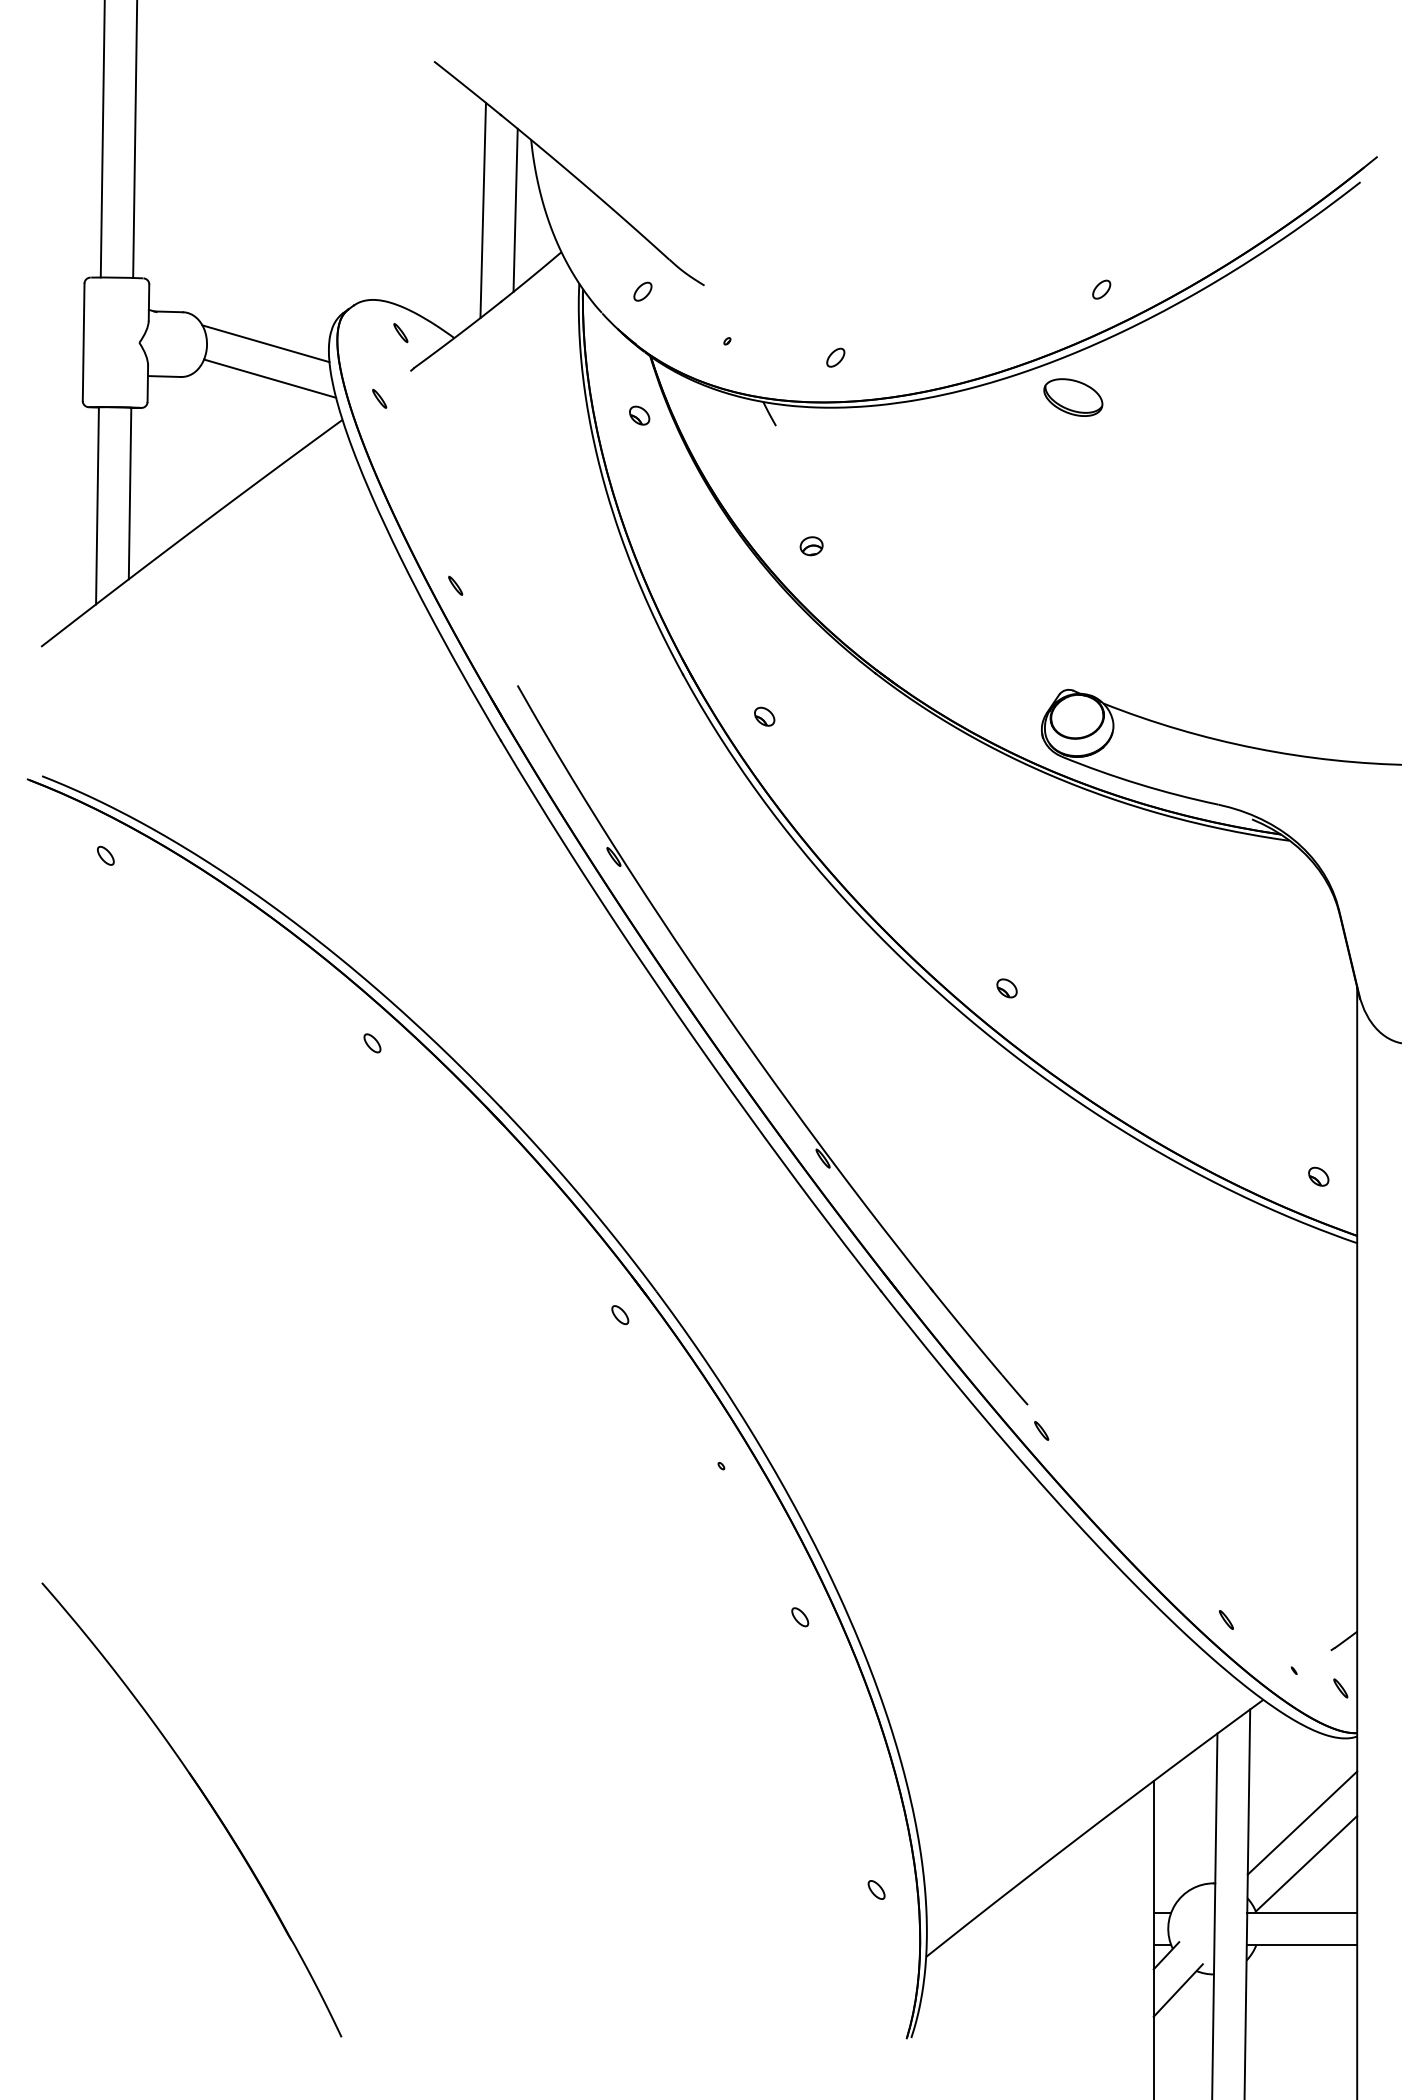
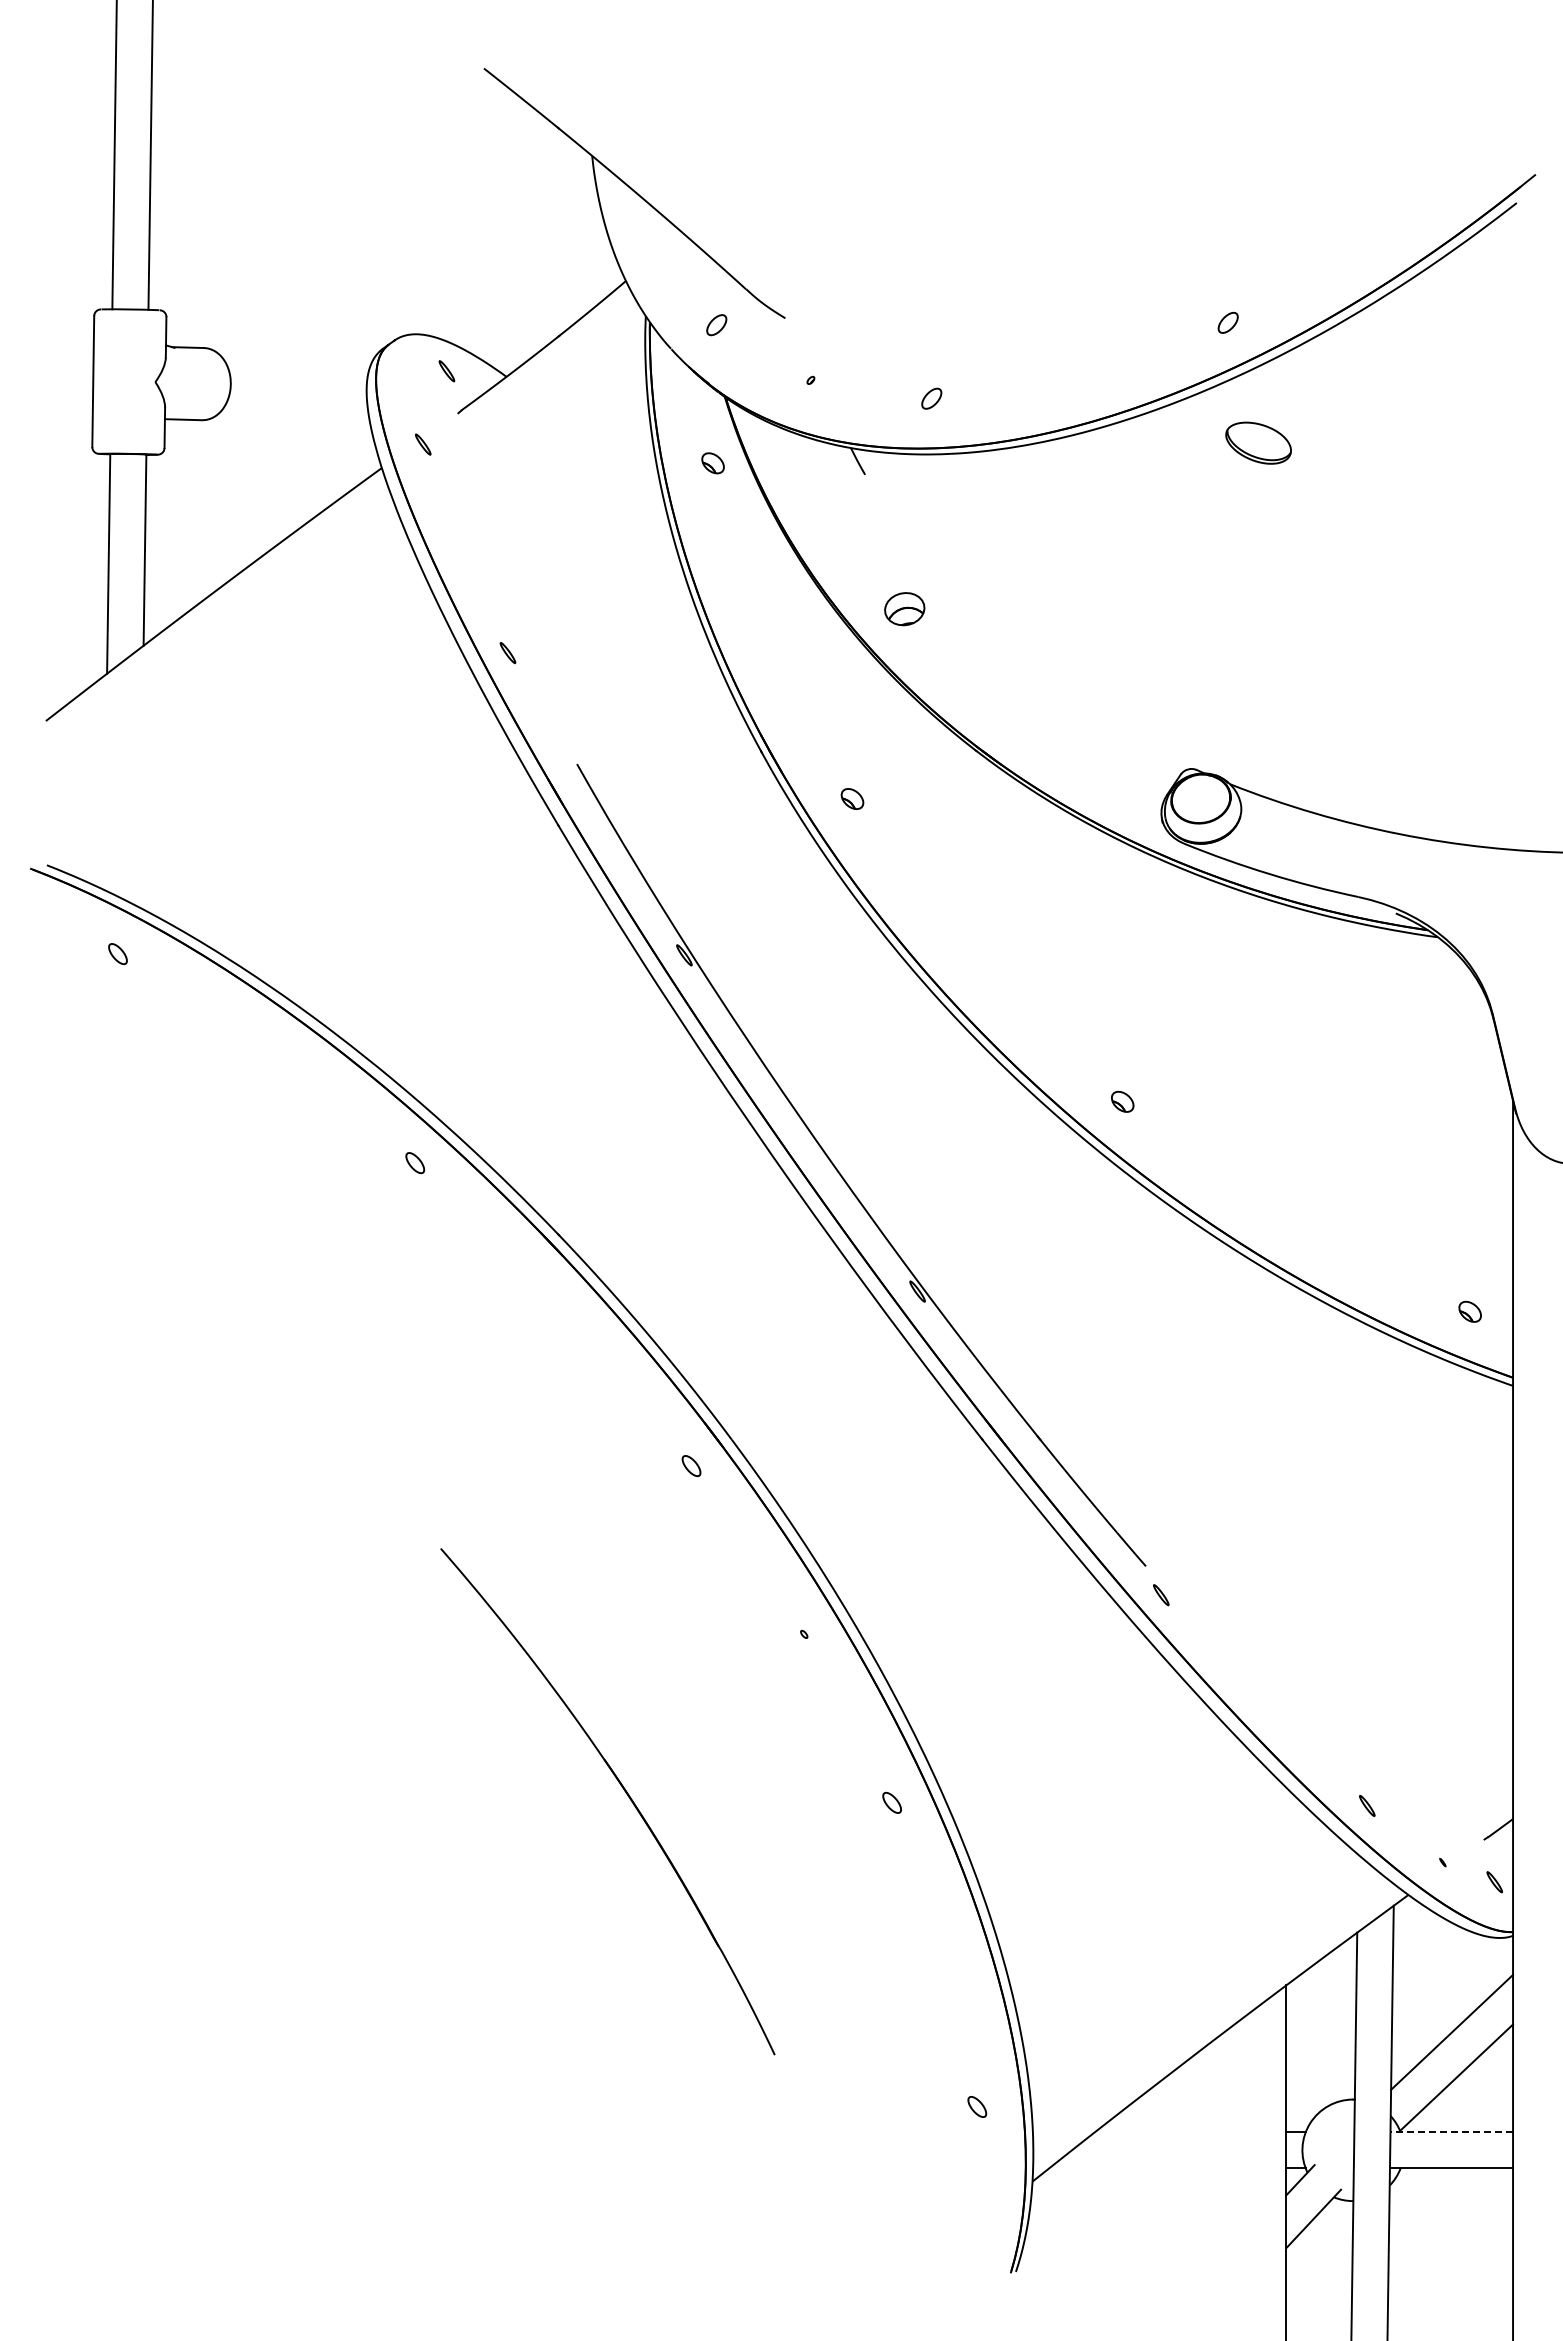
line: (483, 210) -> (538, 234), removed
line: (515, 210) -> (574, 234), removed
line: (265, 343) -> (296, 382), removed
line: (269, 378) -> (300, 421), removed
part: (1073, 396) -> (1258, 442), moved
part: (811, 545) -> (904, 608), size x1.6
part: (206, 1800) -> (624, 1791), moved
line: (1301, 1912) -> (1451, 2132), solid -> dashed

